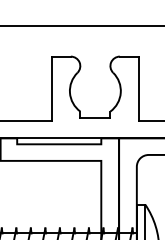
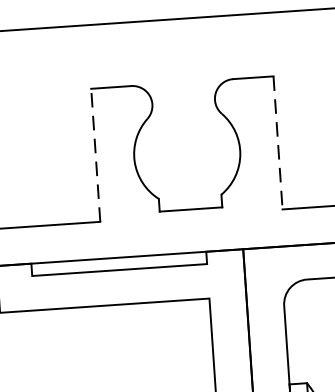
line: (51, 88) -> (95, 155), solid -> dashed
line: (139, 88) -> (278, 142), solid -> dashed

